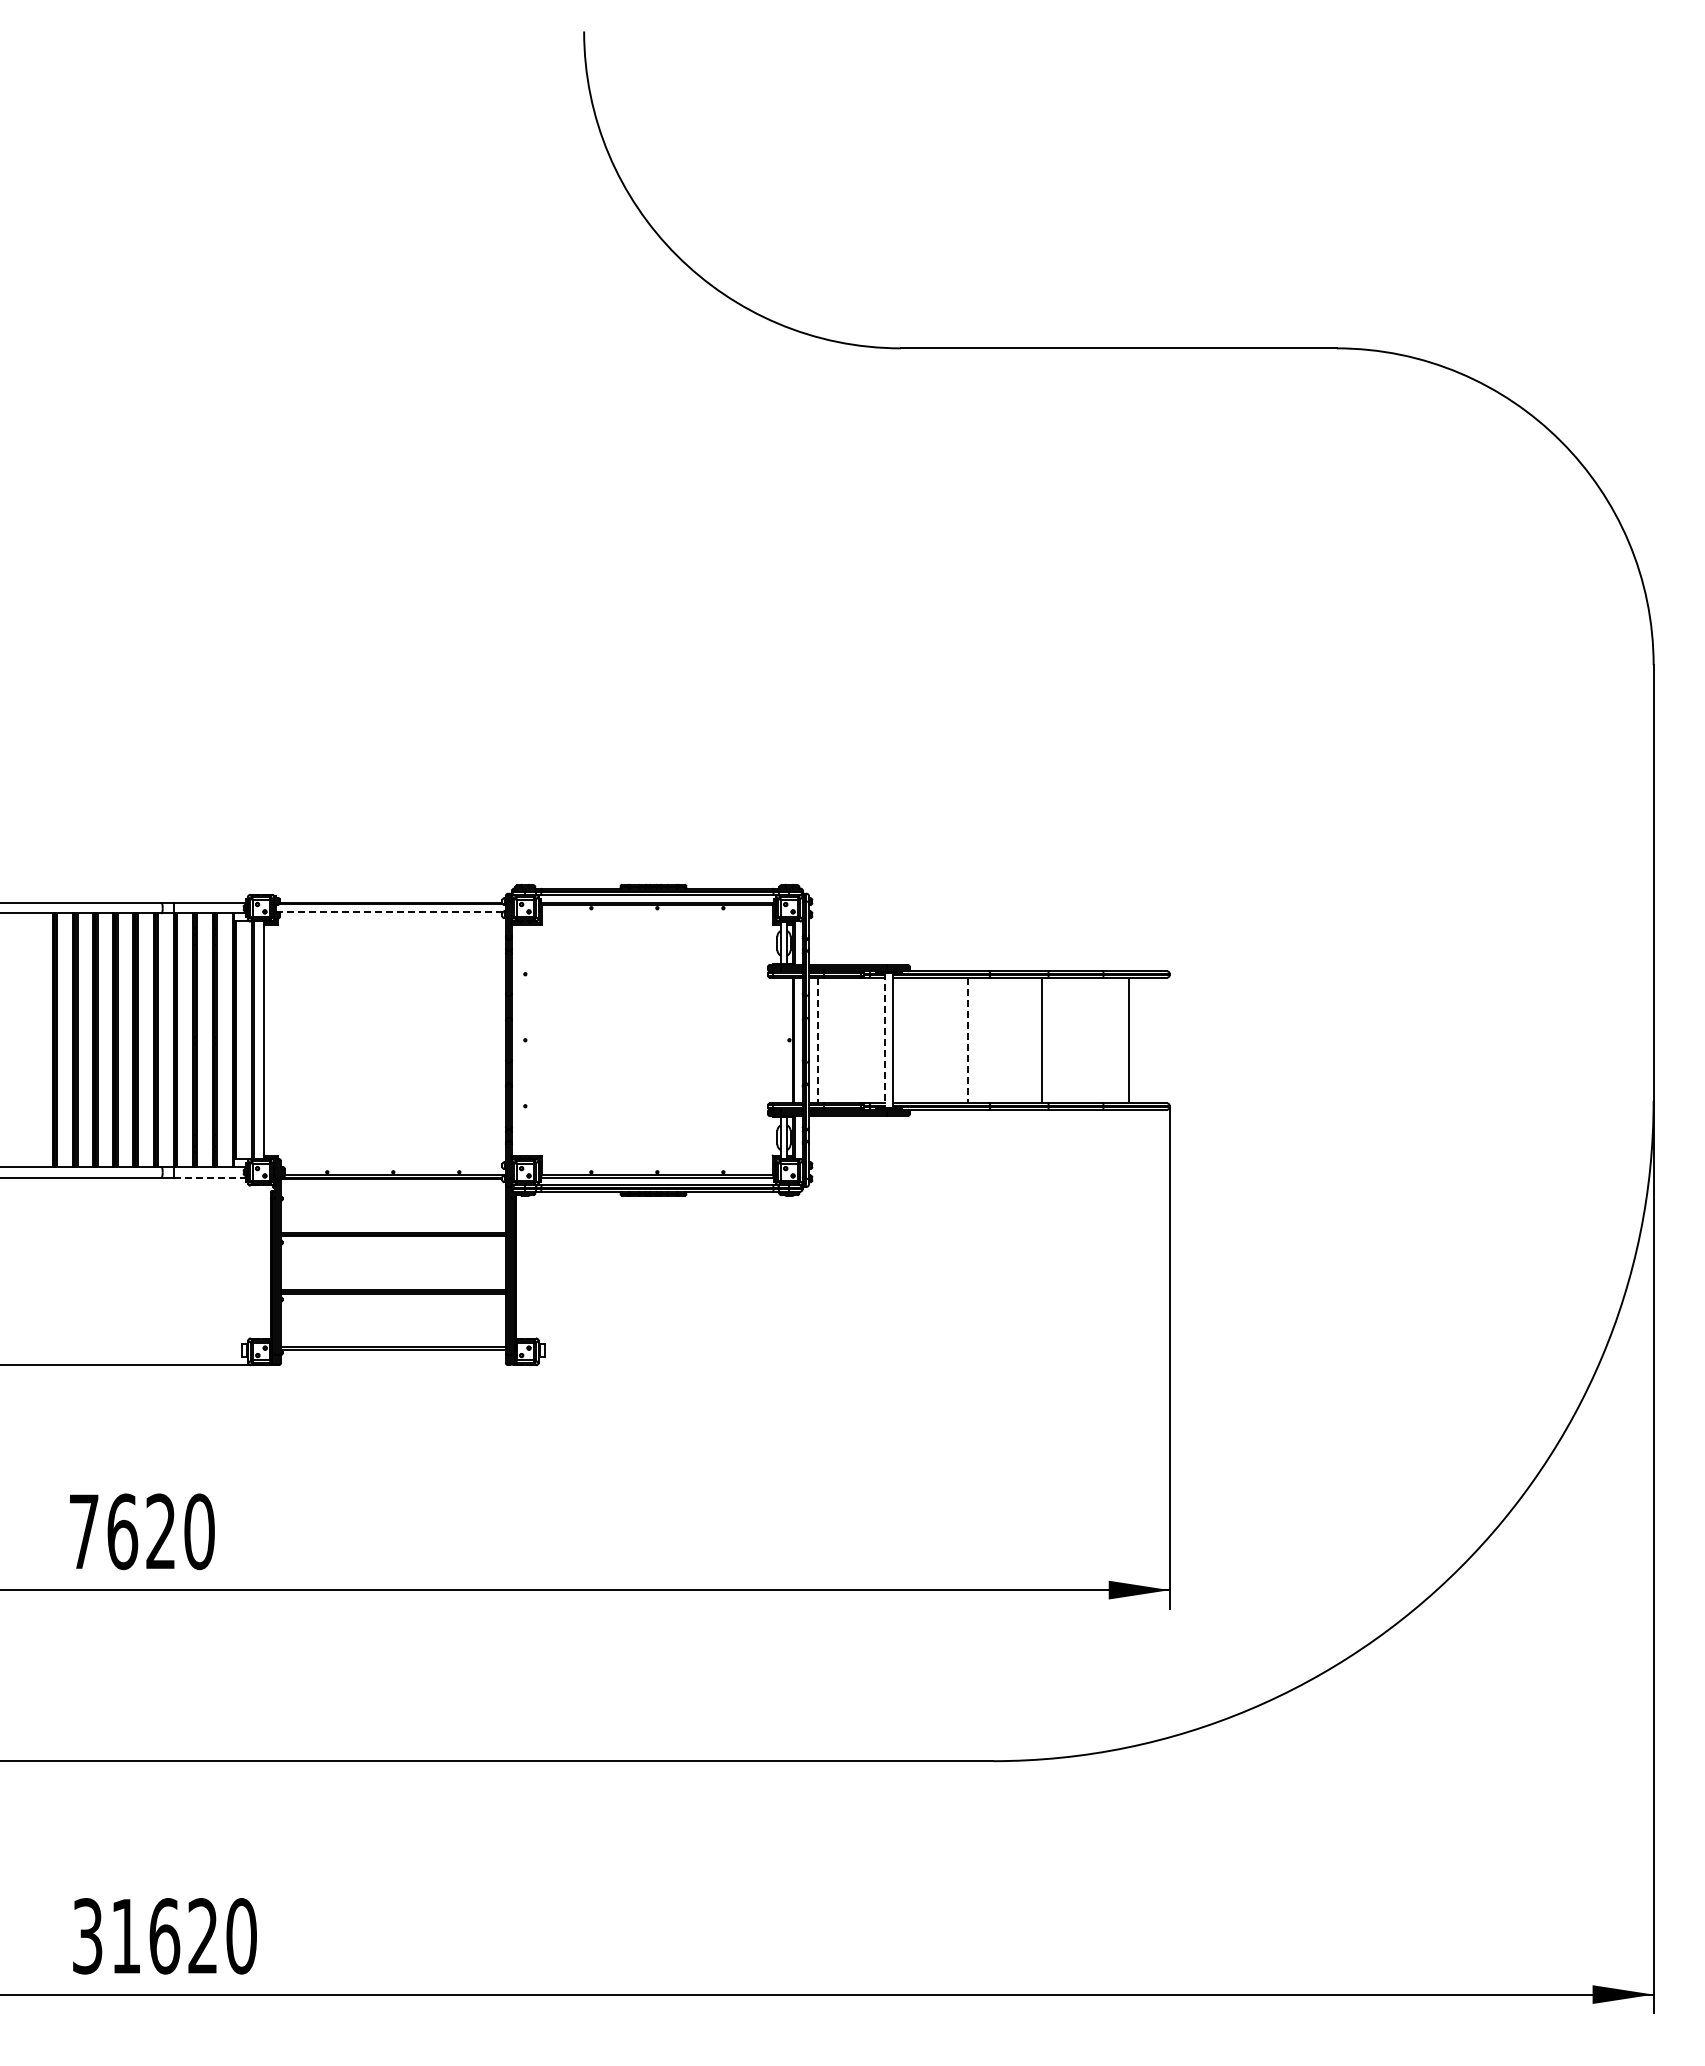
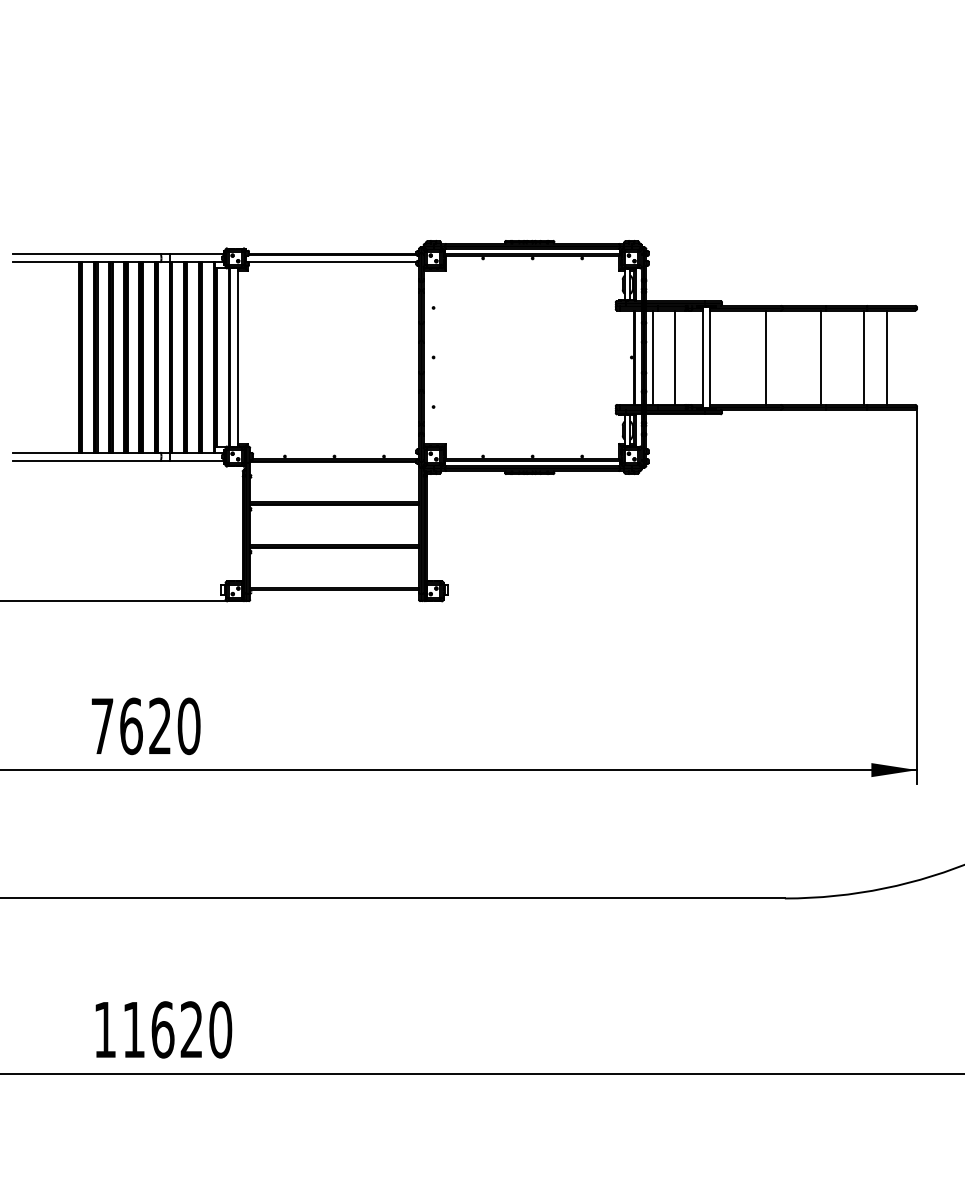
line: (389, 912) -> (331, 261), dashed -> solid
line: (818, 1040) -> (653, 357), dashed -> solid
line: (846, 1040) -> (674, 357), added
line: (967, 1040) -> (765, 357), dashed -> solid
line: (1098, 1040) -> (863, 357), added
line: (884, 1041) -> (703, 358), dashed -> solid
line: (211, 1177) -> (198, 460), dashed -> solid
text: (87, 1936) -> (105, 1030), 31620 -> 11620

